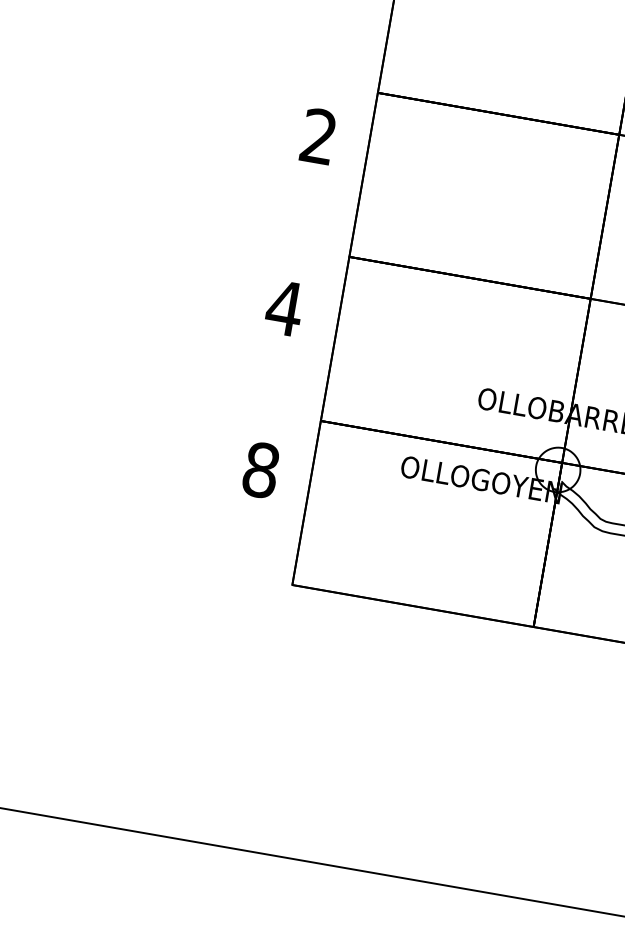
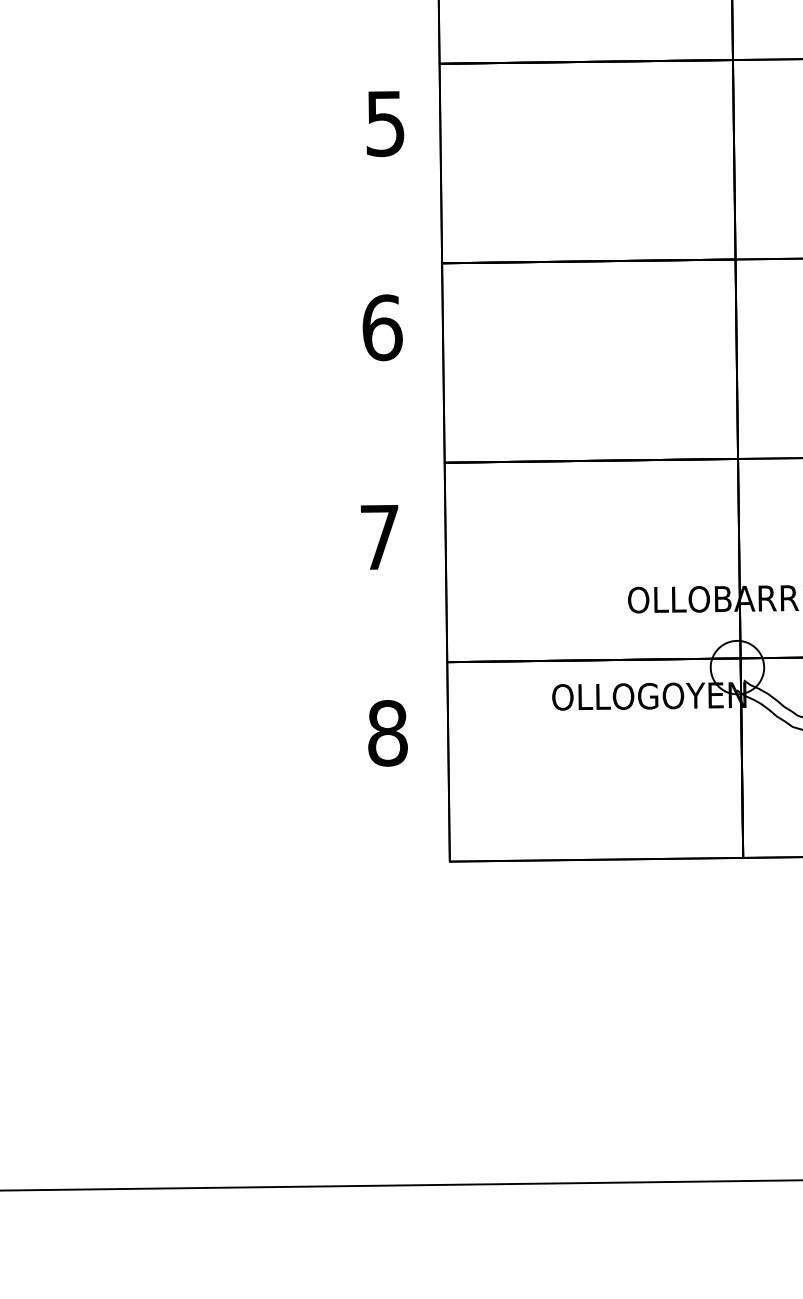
text: (319, 136) -> (382, 327), 2 -> 6
text: (284, 308) -> (379, 537), 4 -> 7

